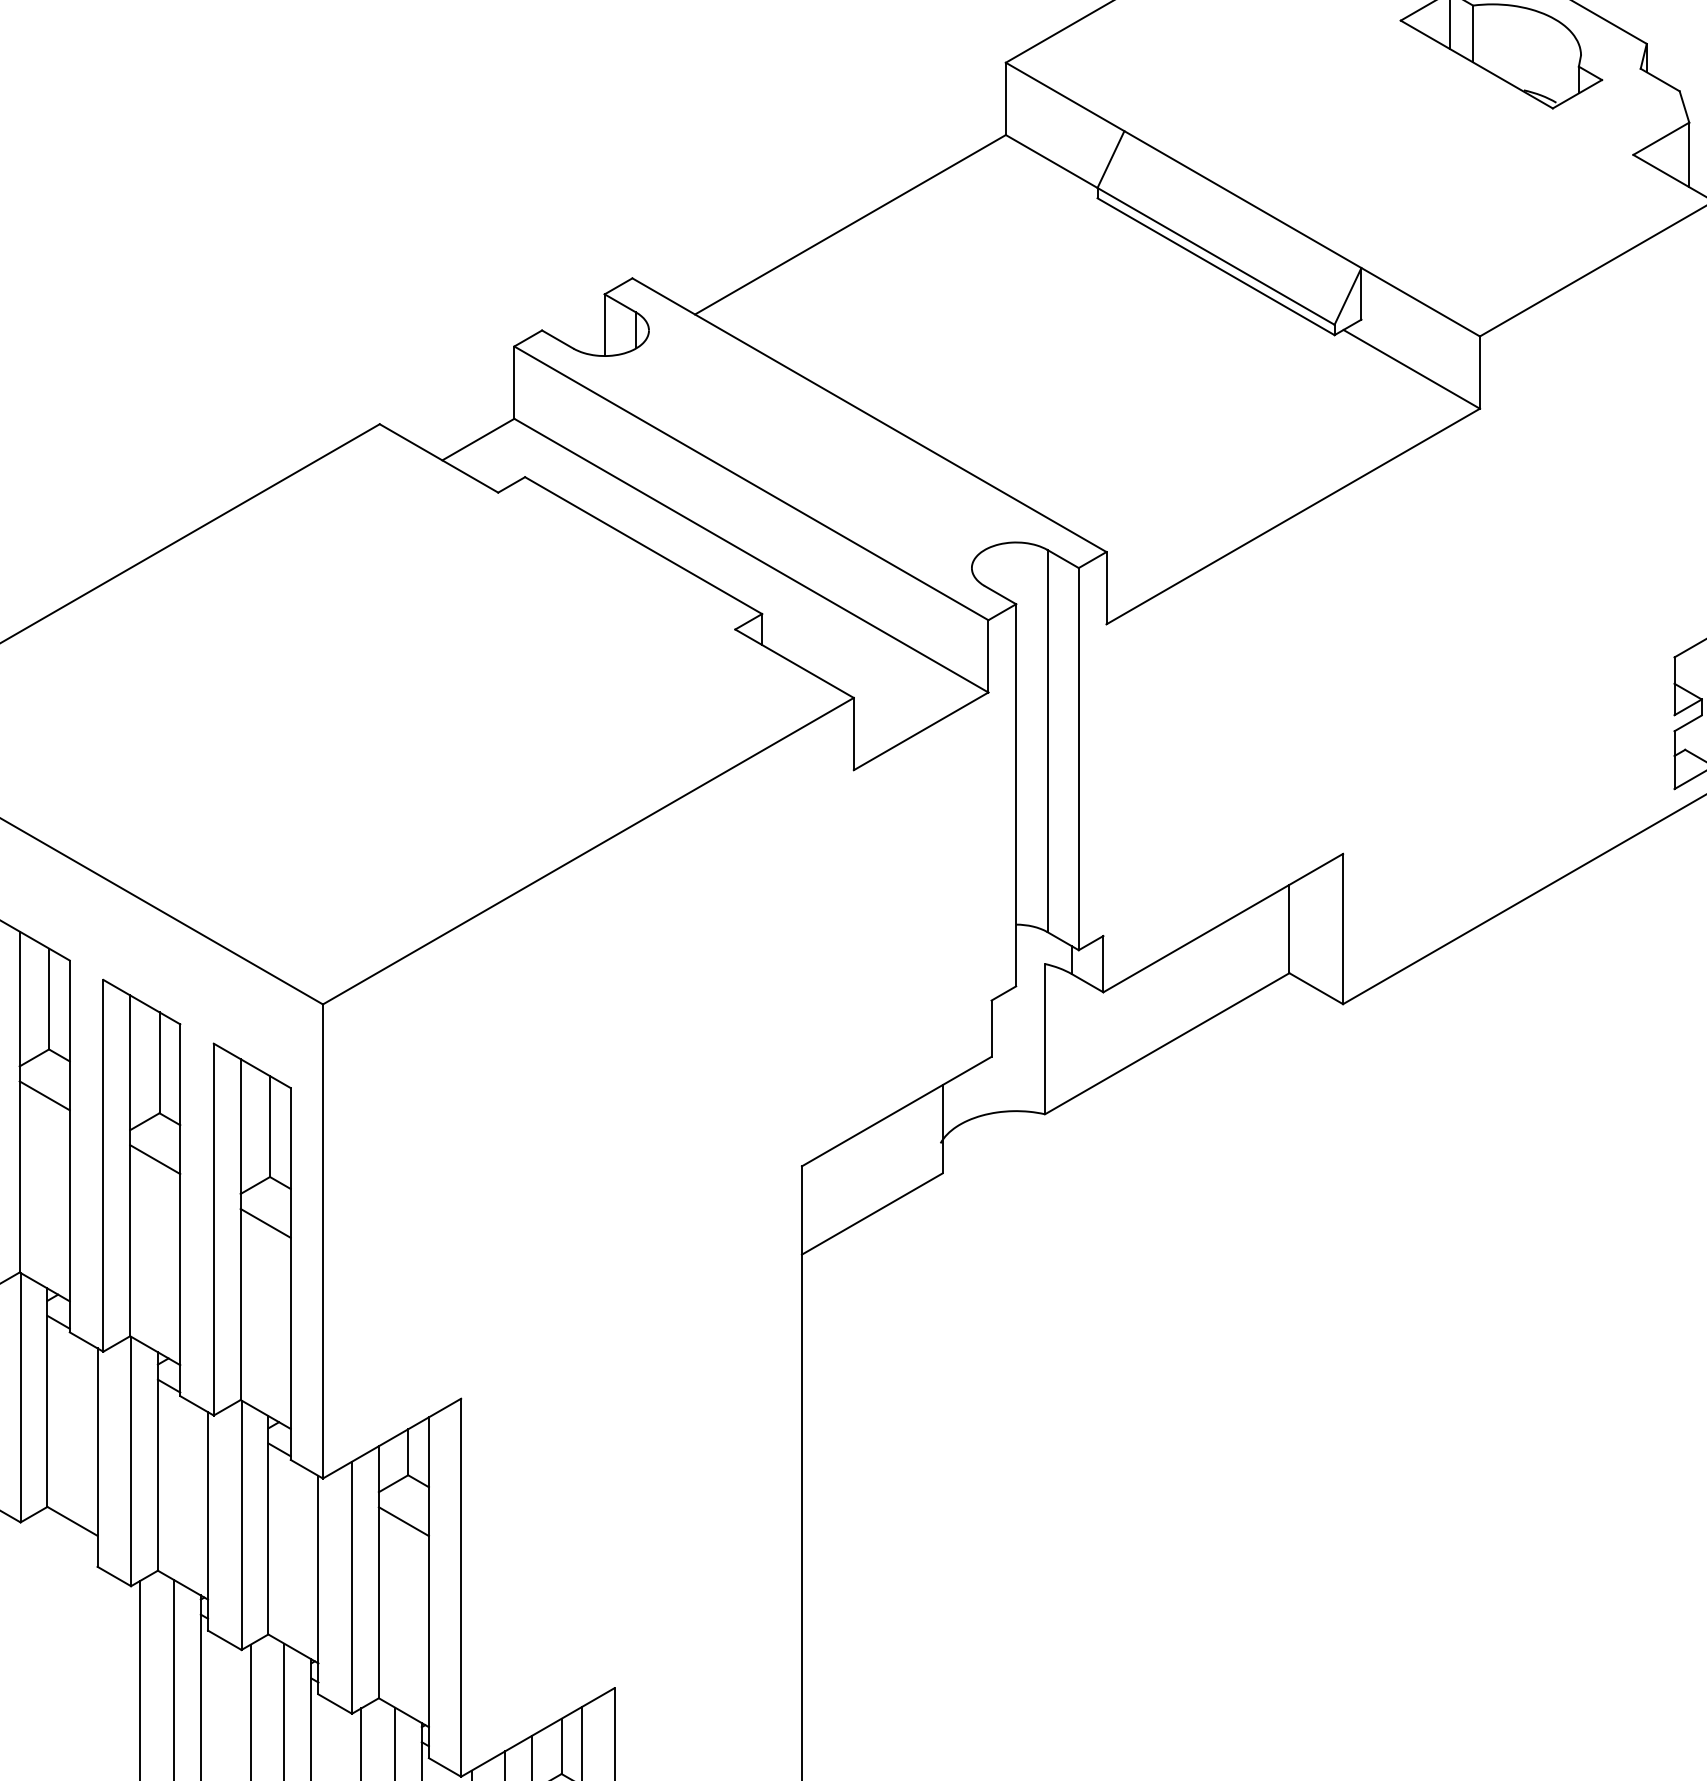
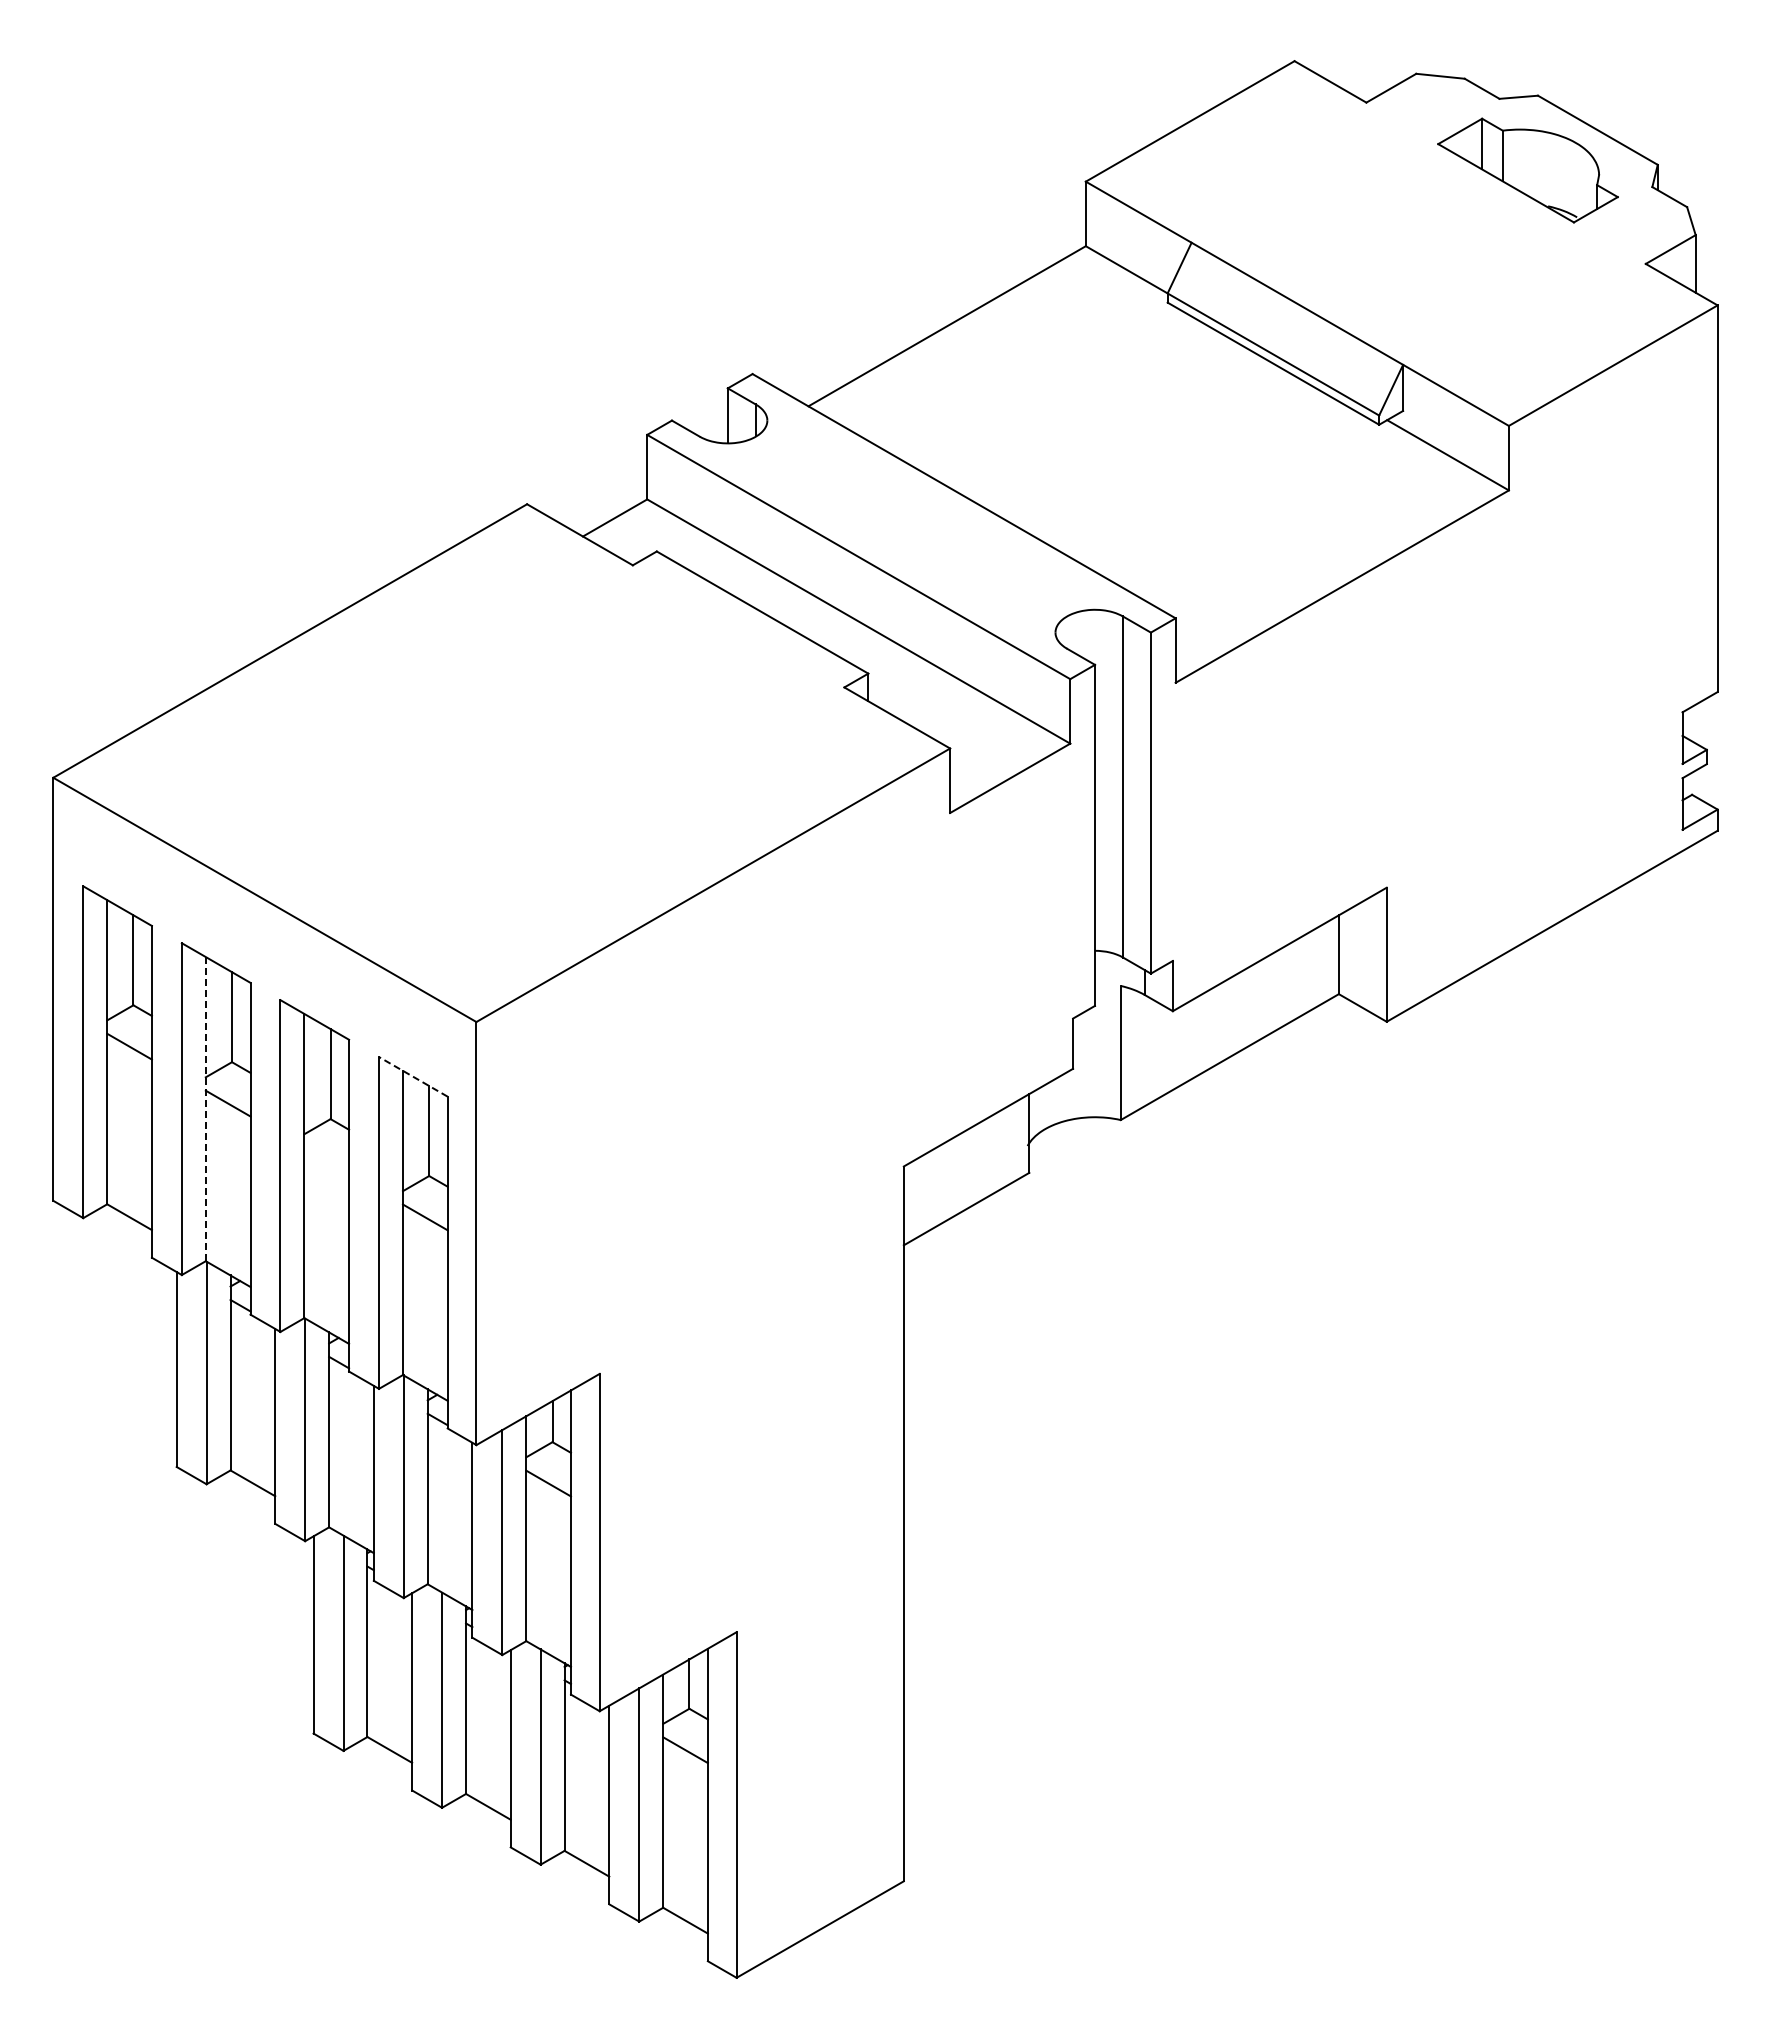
line: (252, 1065) -> (413, 1076), solid -> dashed
line: (19, 1101) -> (205, 1108), solid -> dashed
line: (154, 1159) -> (326, 1160), removed

